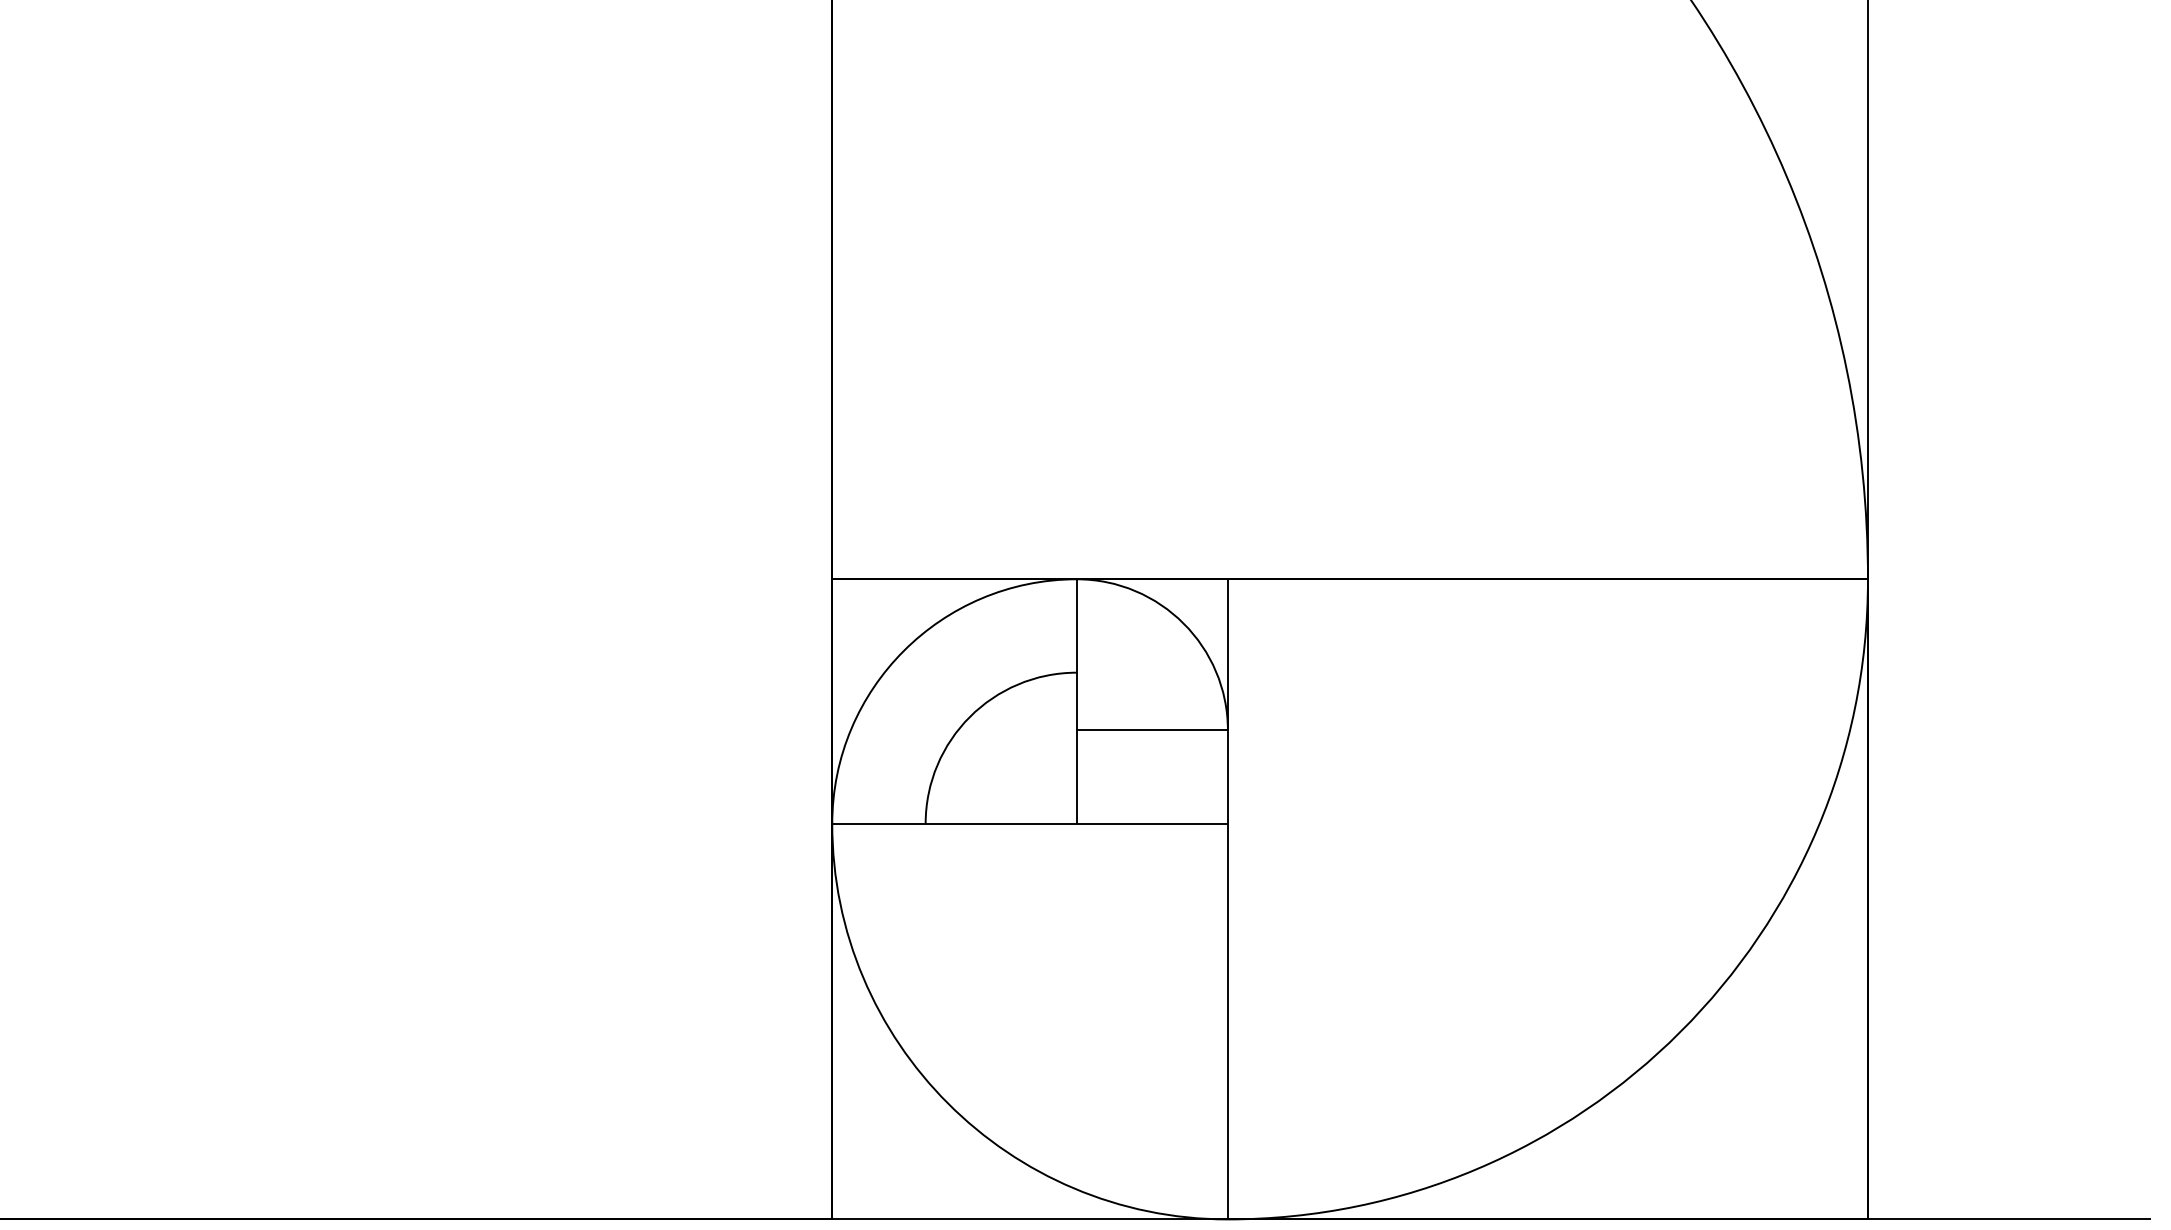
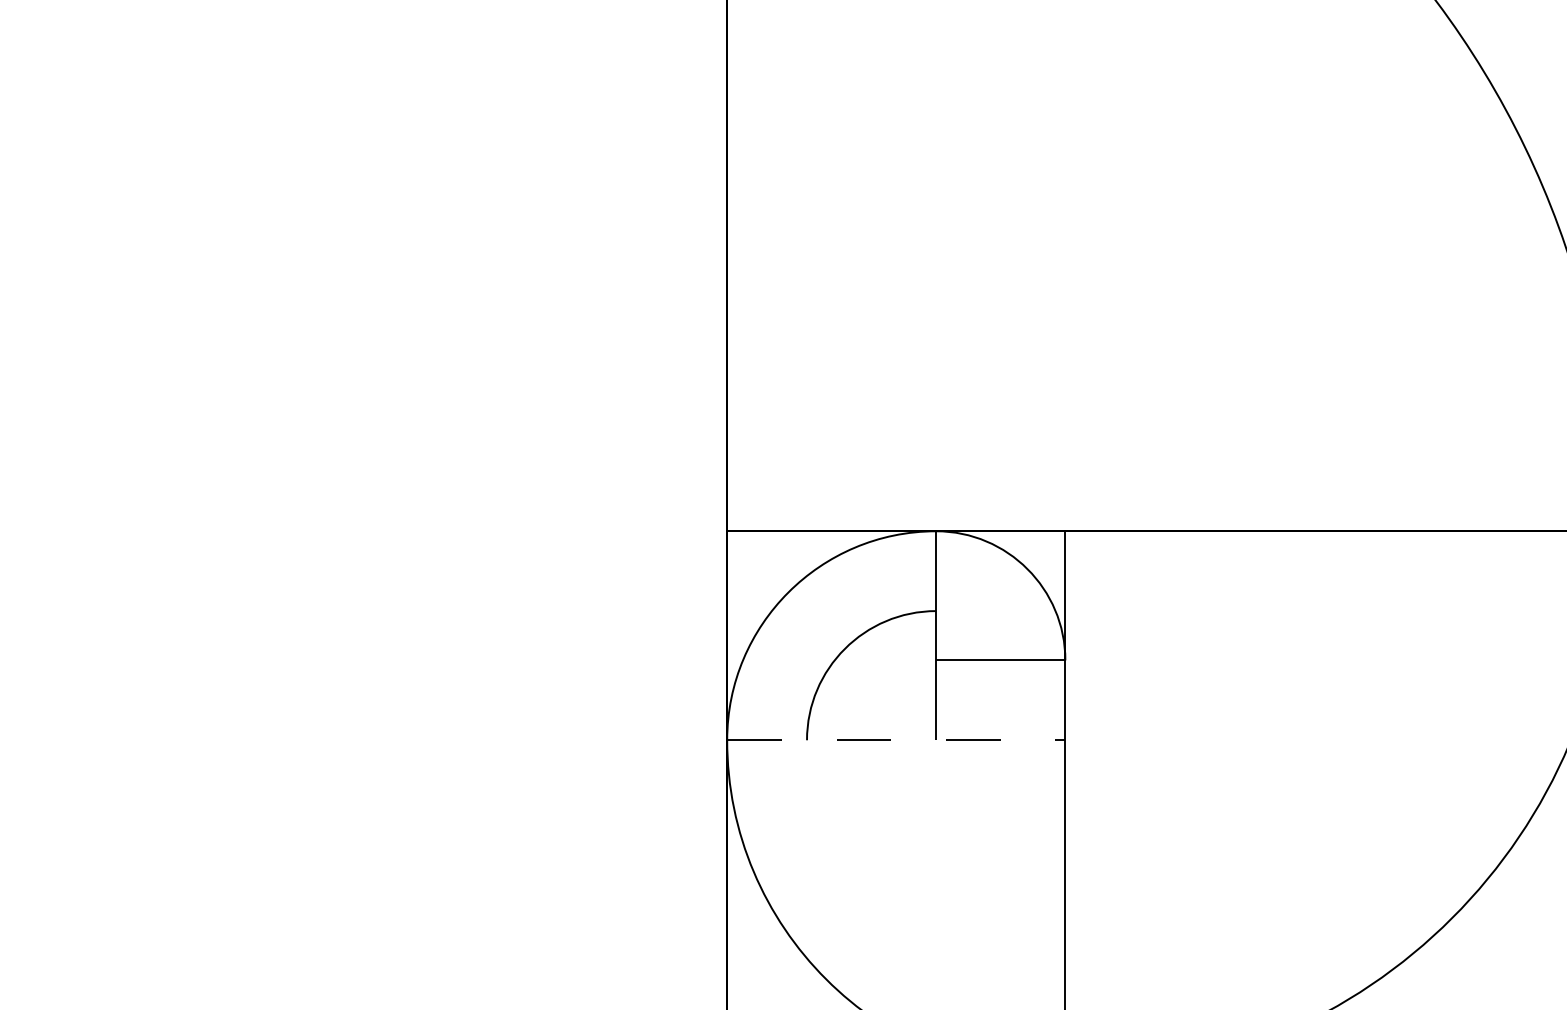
line: (1030, 823) -> (896, 739), solid -> dashed

